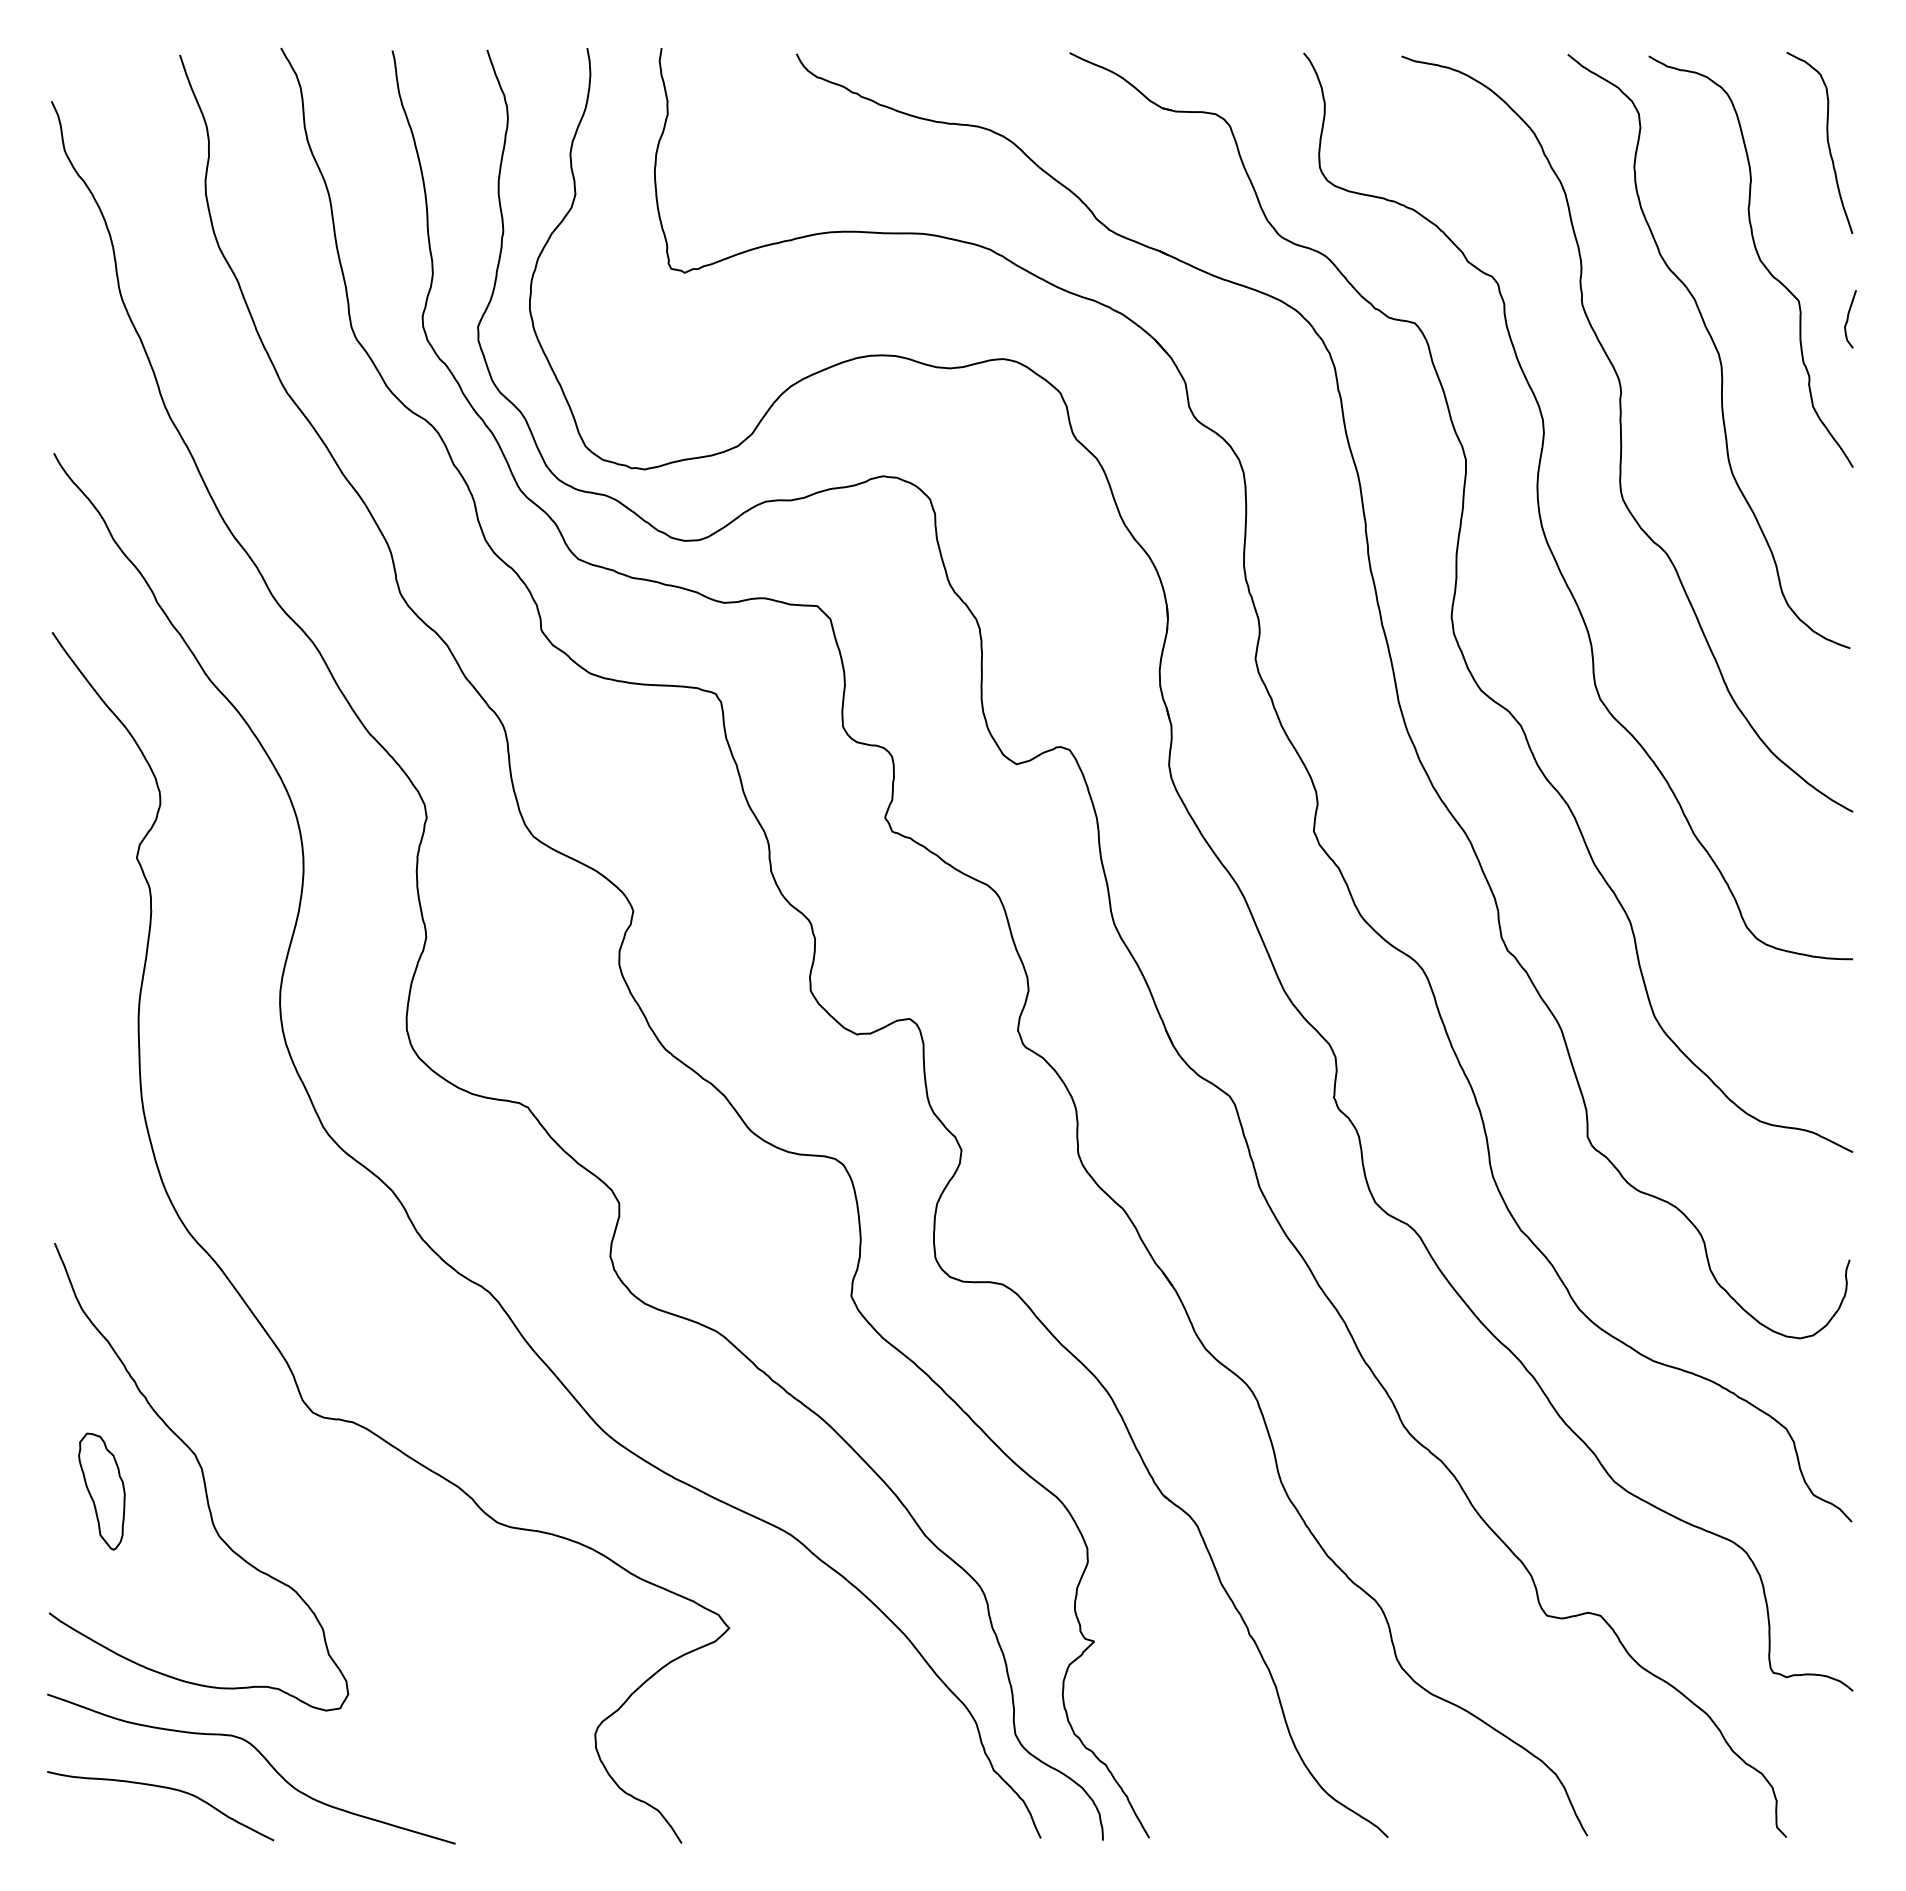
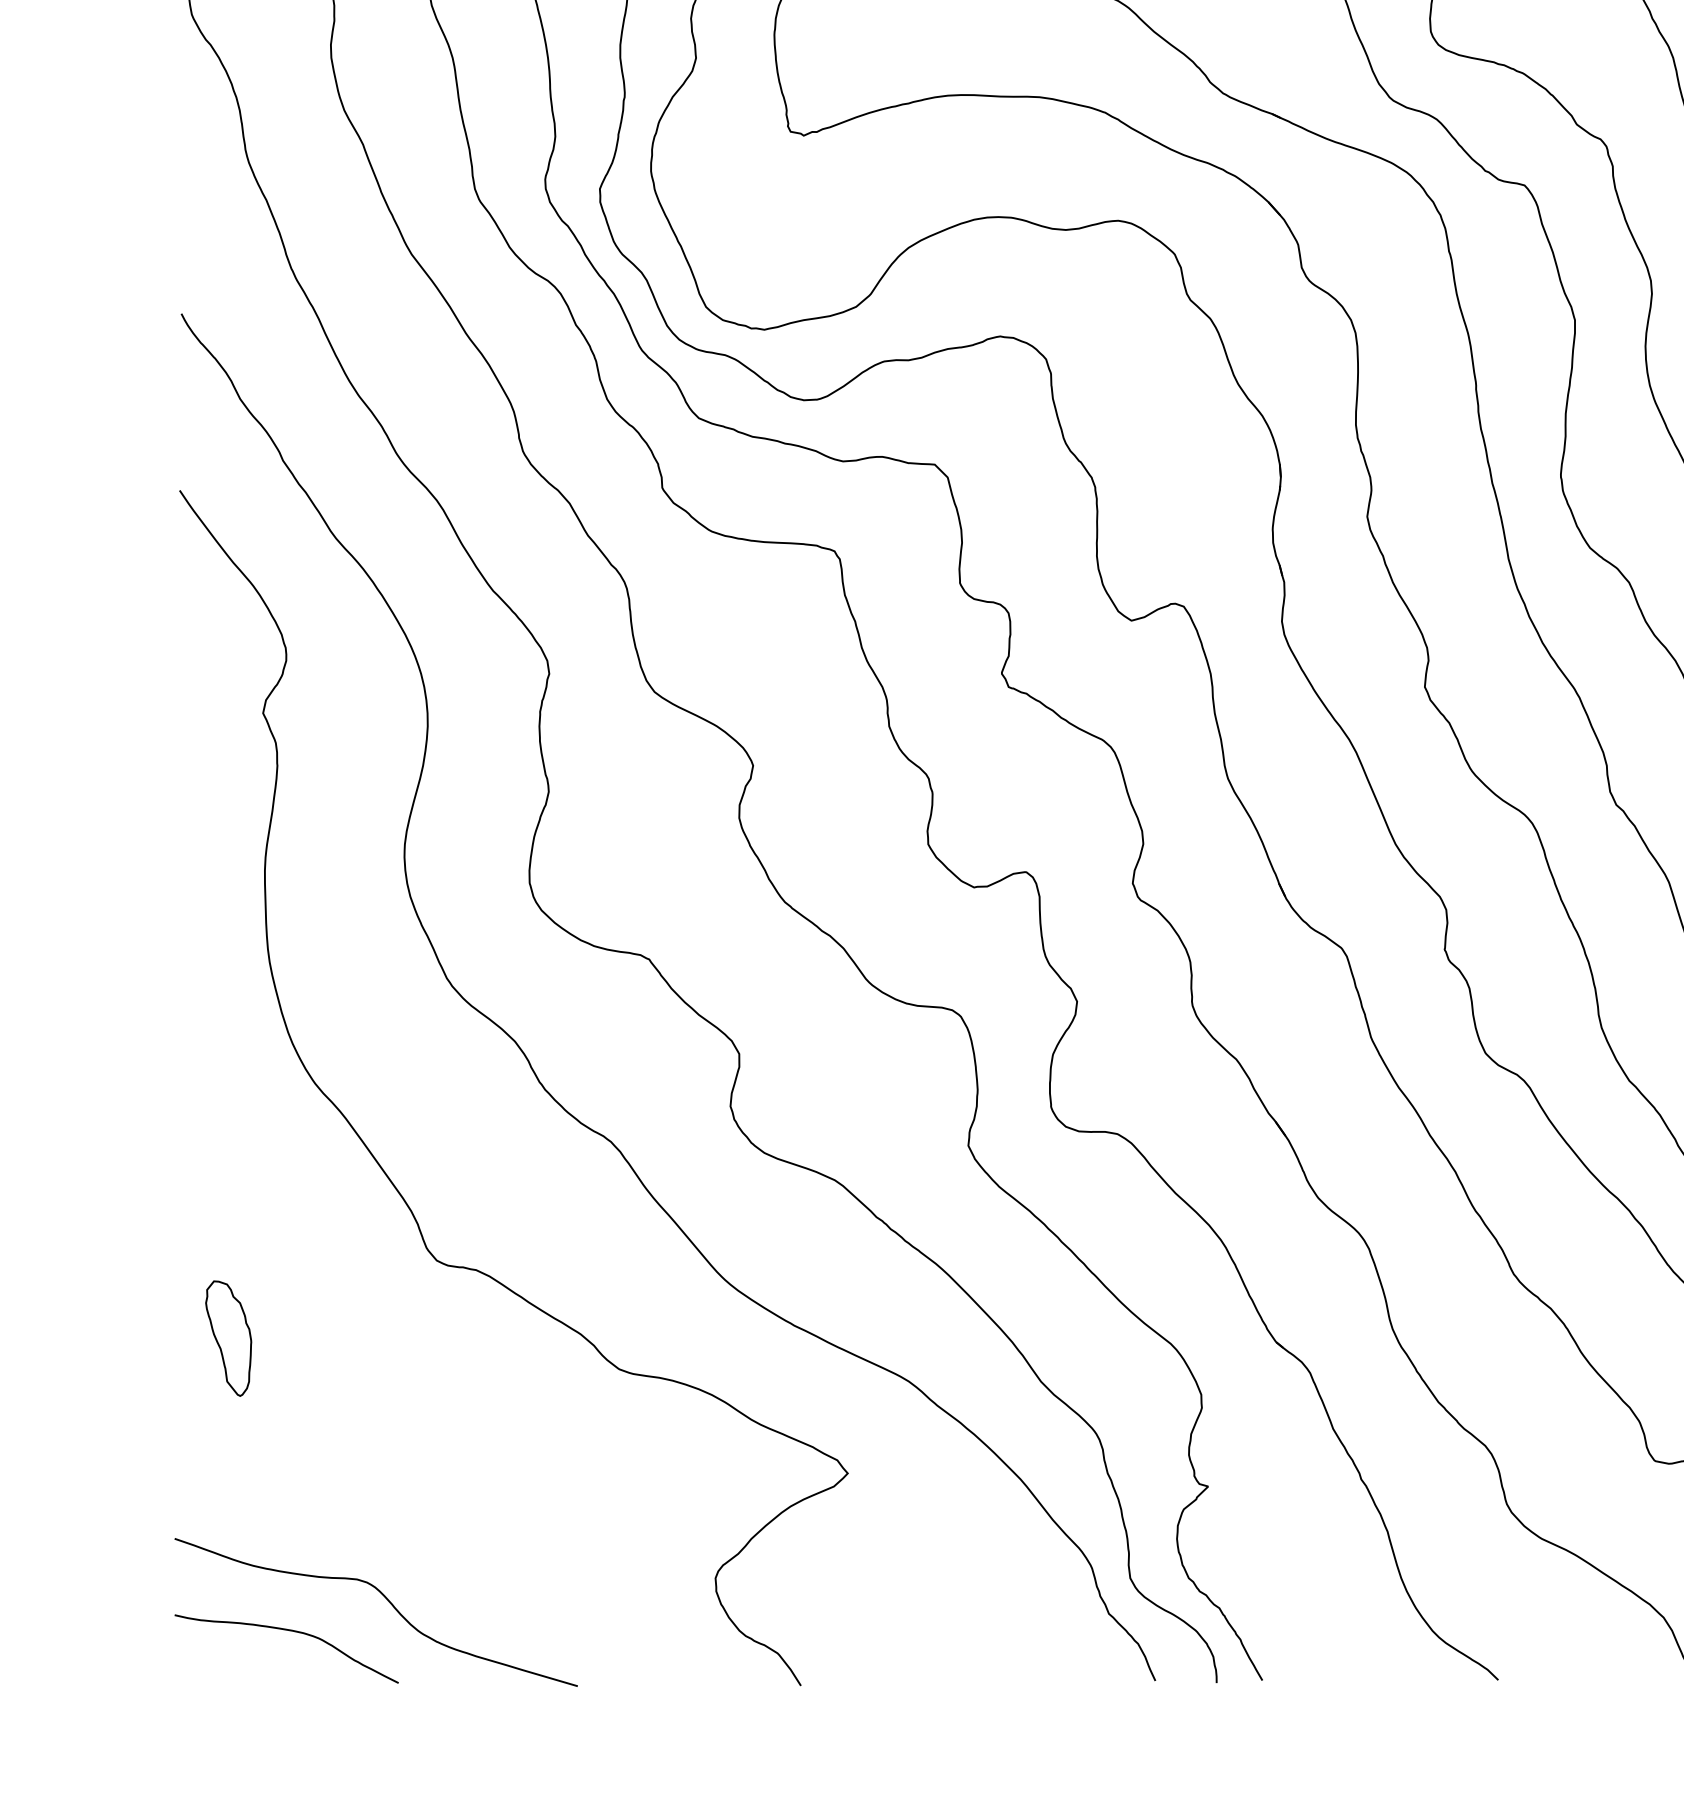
curve: (202, 1477) -> (327, 1324), removed

